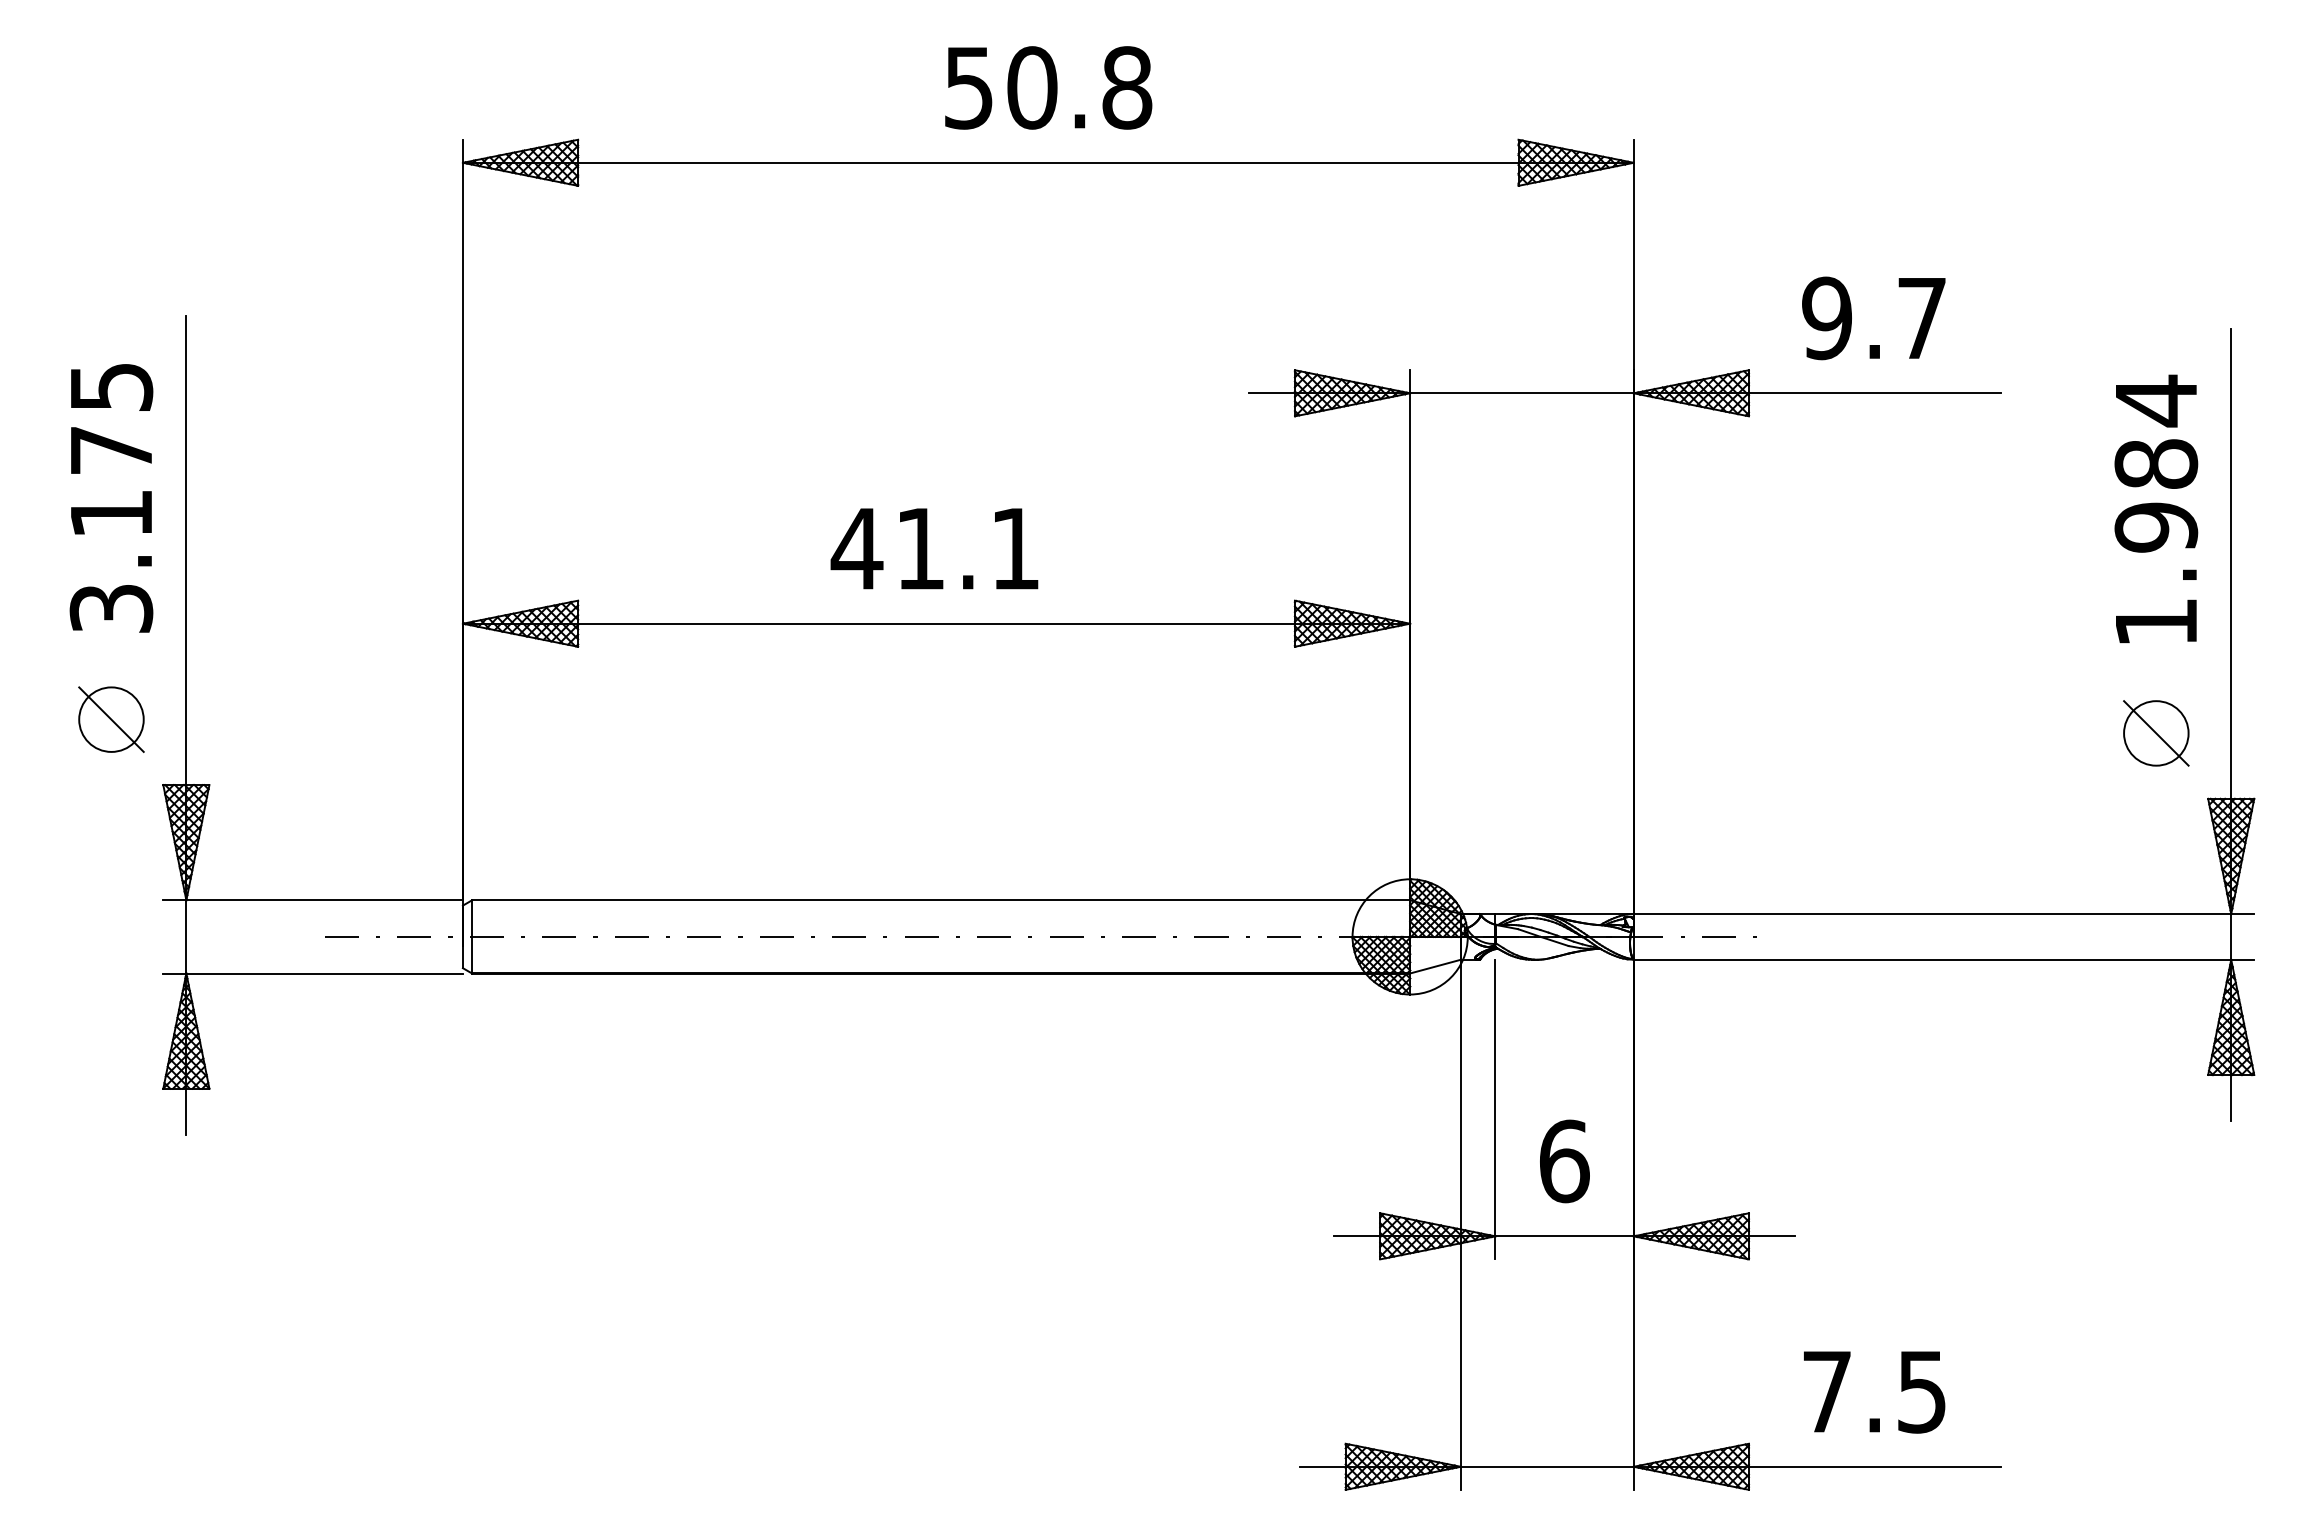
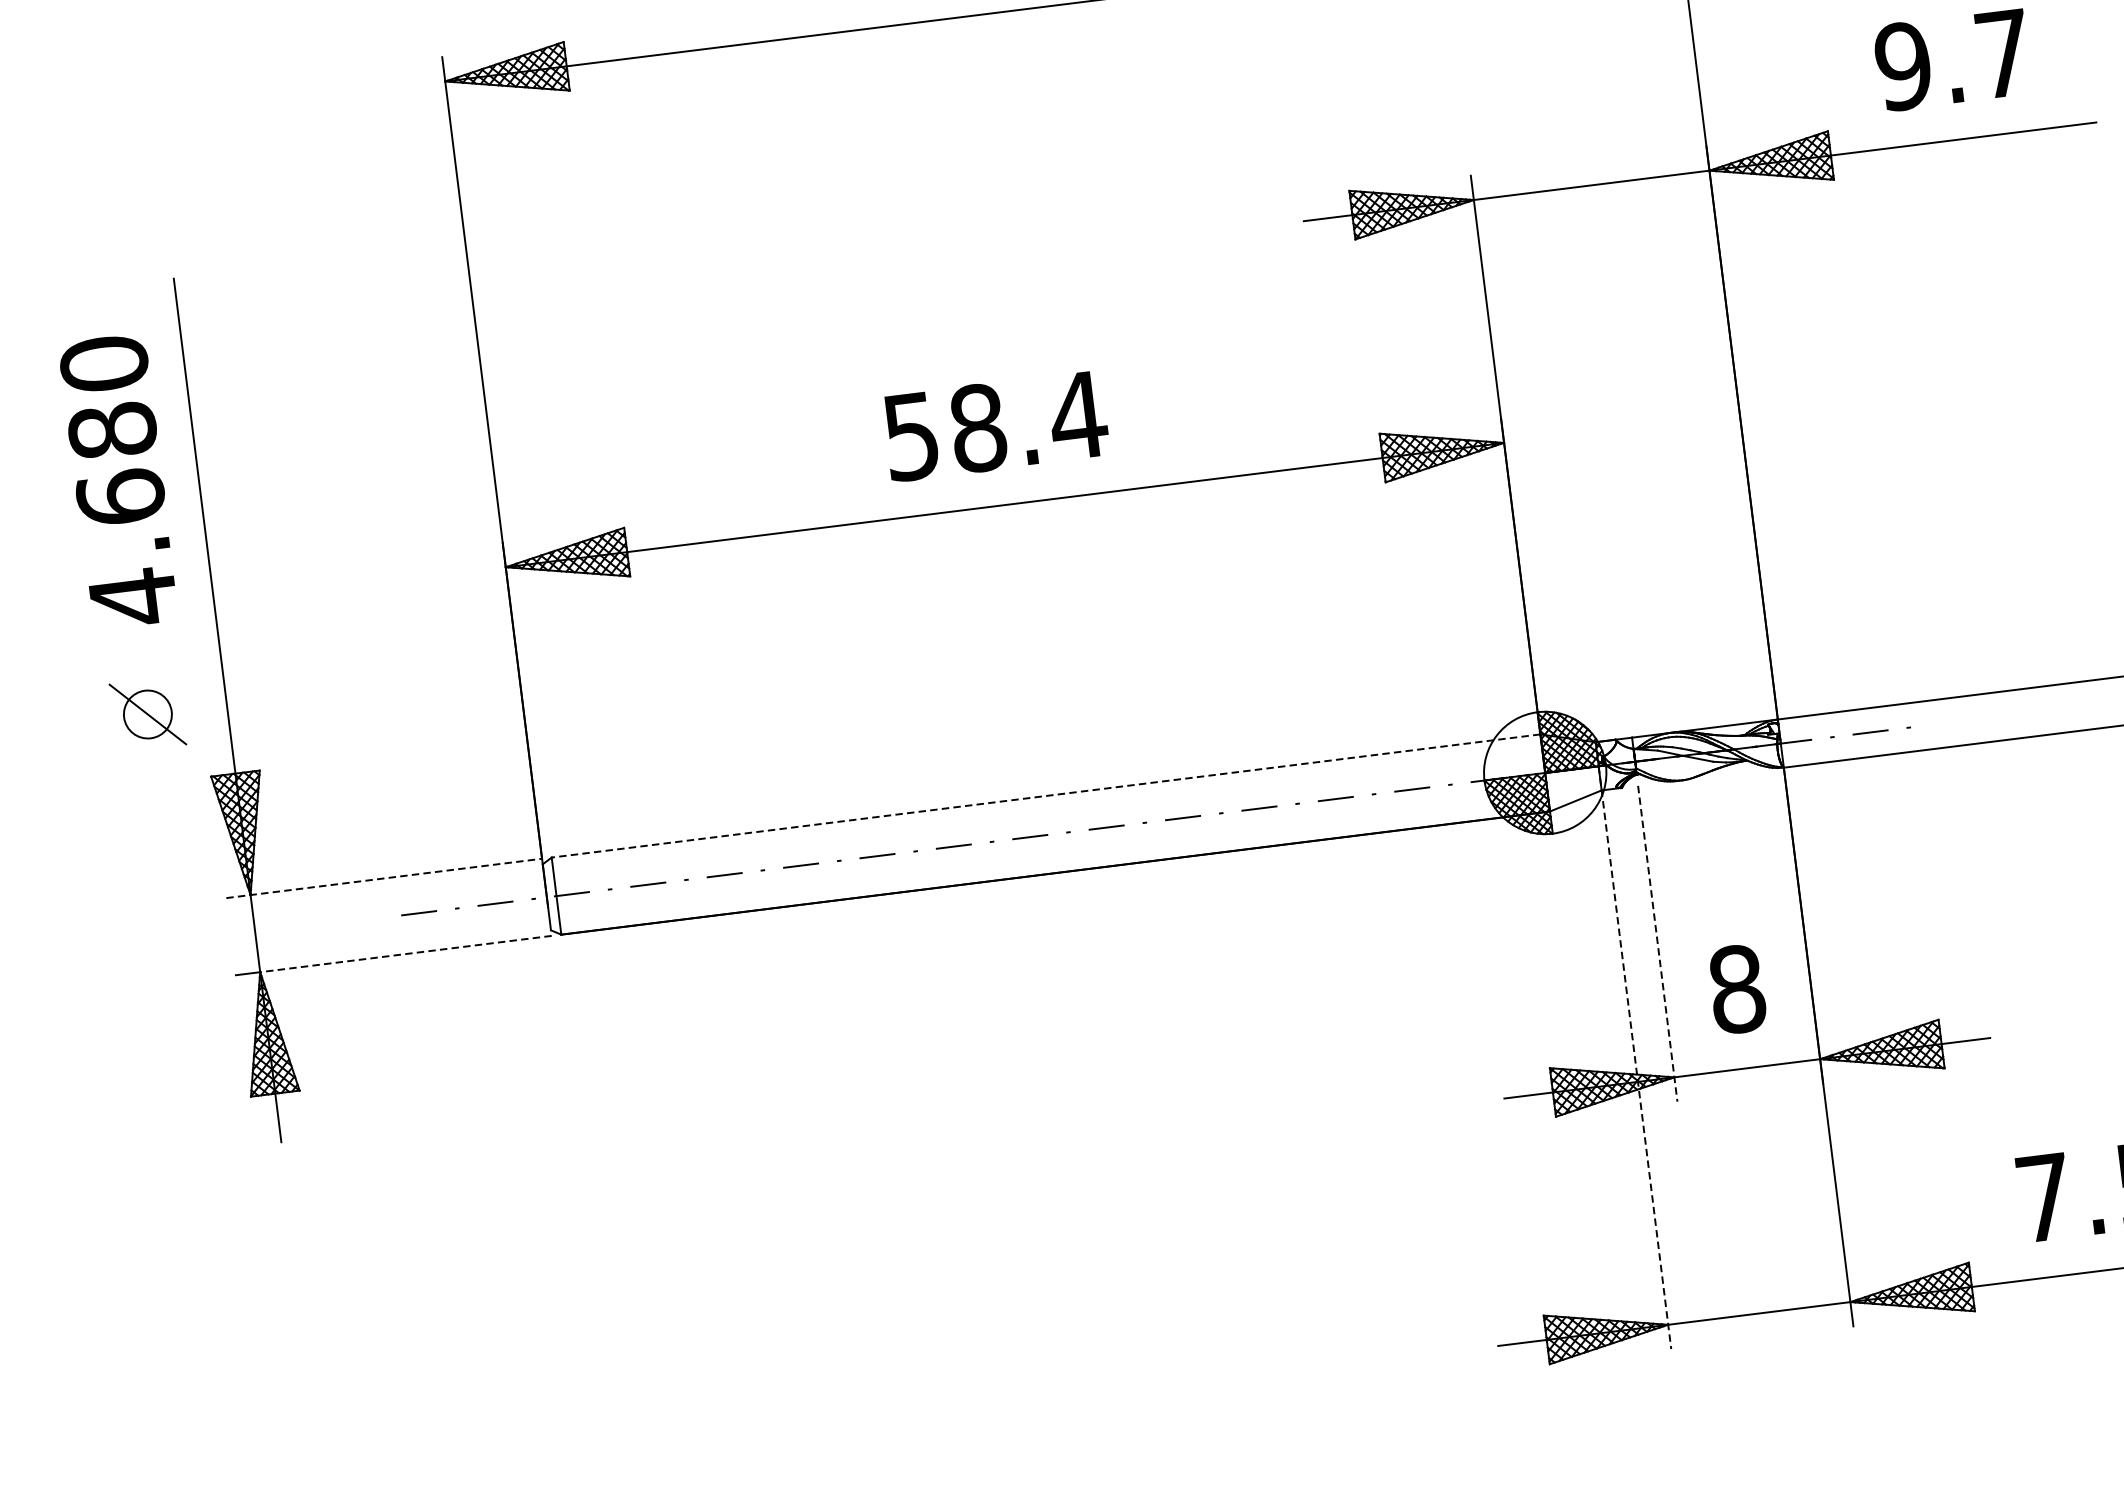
text: (111, 498) -> (118, 481), 3.175 -> 4.680
text: (935, 548) -> (993, 425), 41.1 -> 58.4
circle: (111, 719) -> (147, 714), size x0.7
line: (313, 900) -> (384, 878), solid -> dashed
line: (940, 900) -> (1045, 796), solid -> dashed
line: (324, 973) -> (405, 954), solid -> dashed
line: (1495, 1109) -> (1657, 943), solid -> dashed
text: (1564, 1161) -> (1737, 989), 6 -> 8
line: (1460, 1213) -> (1634, 1057), solid -> dashed

